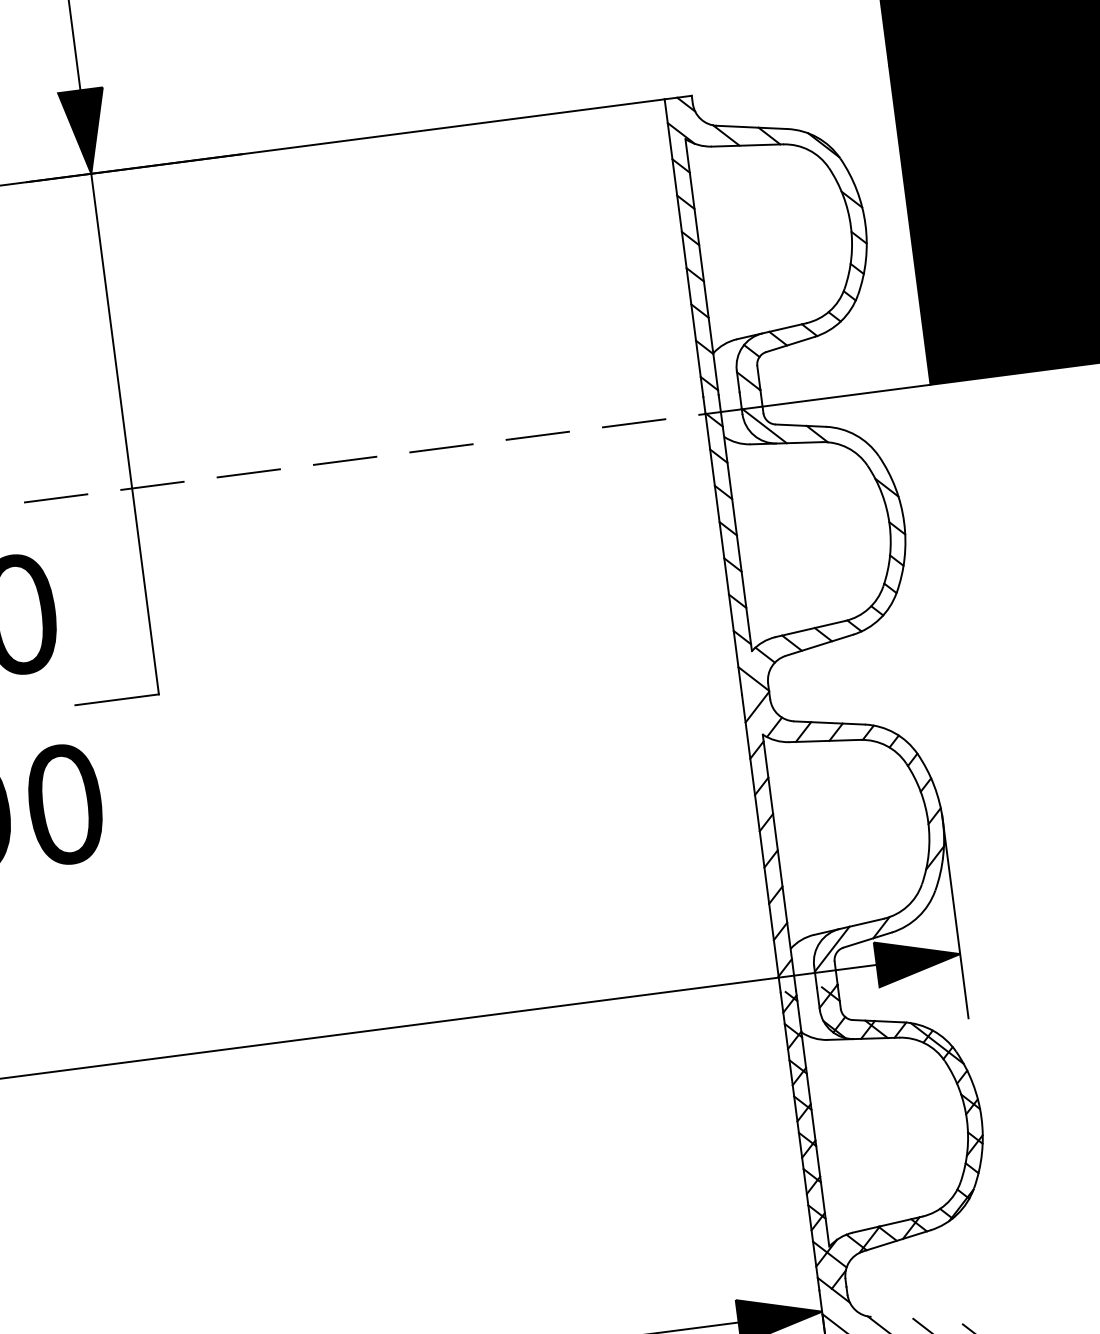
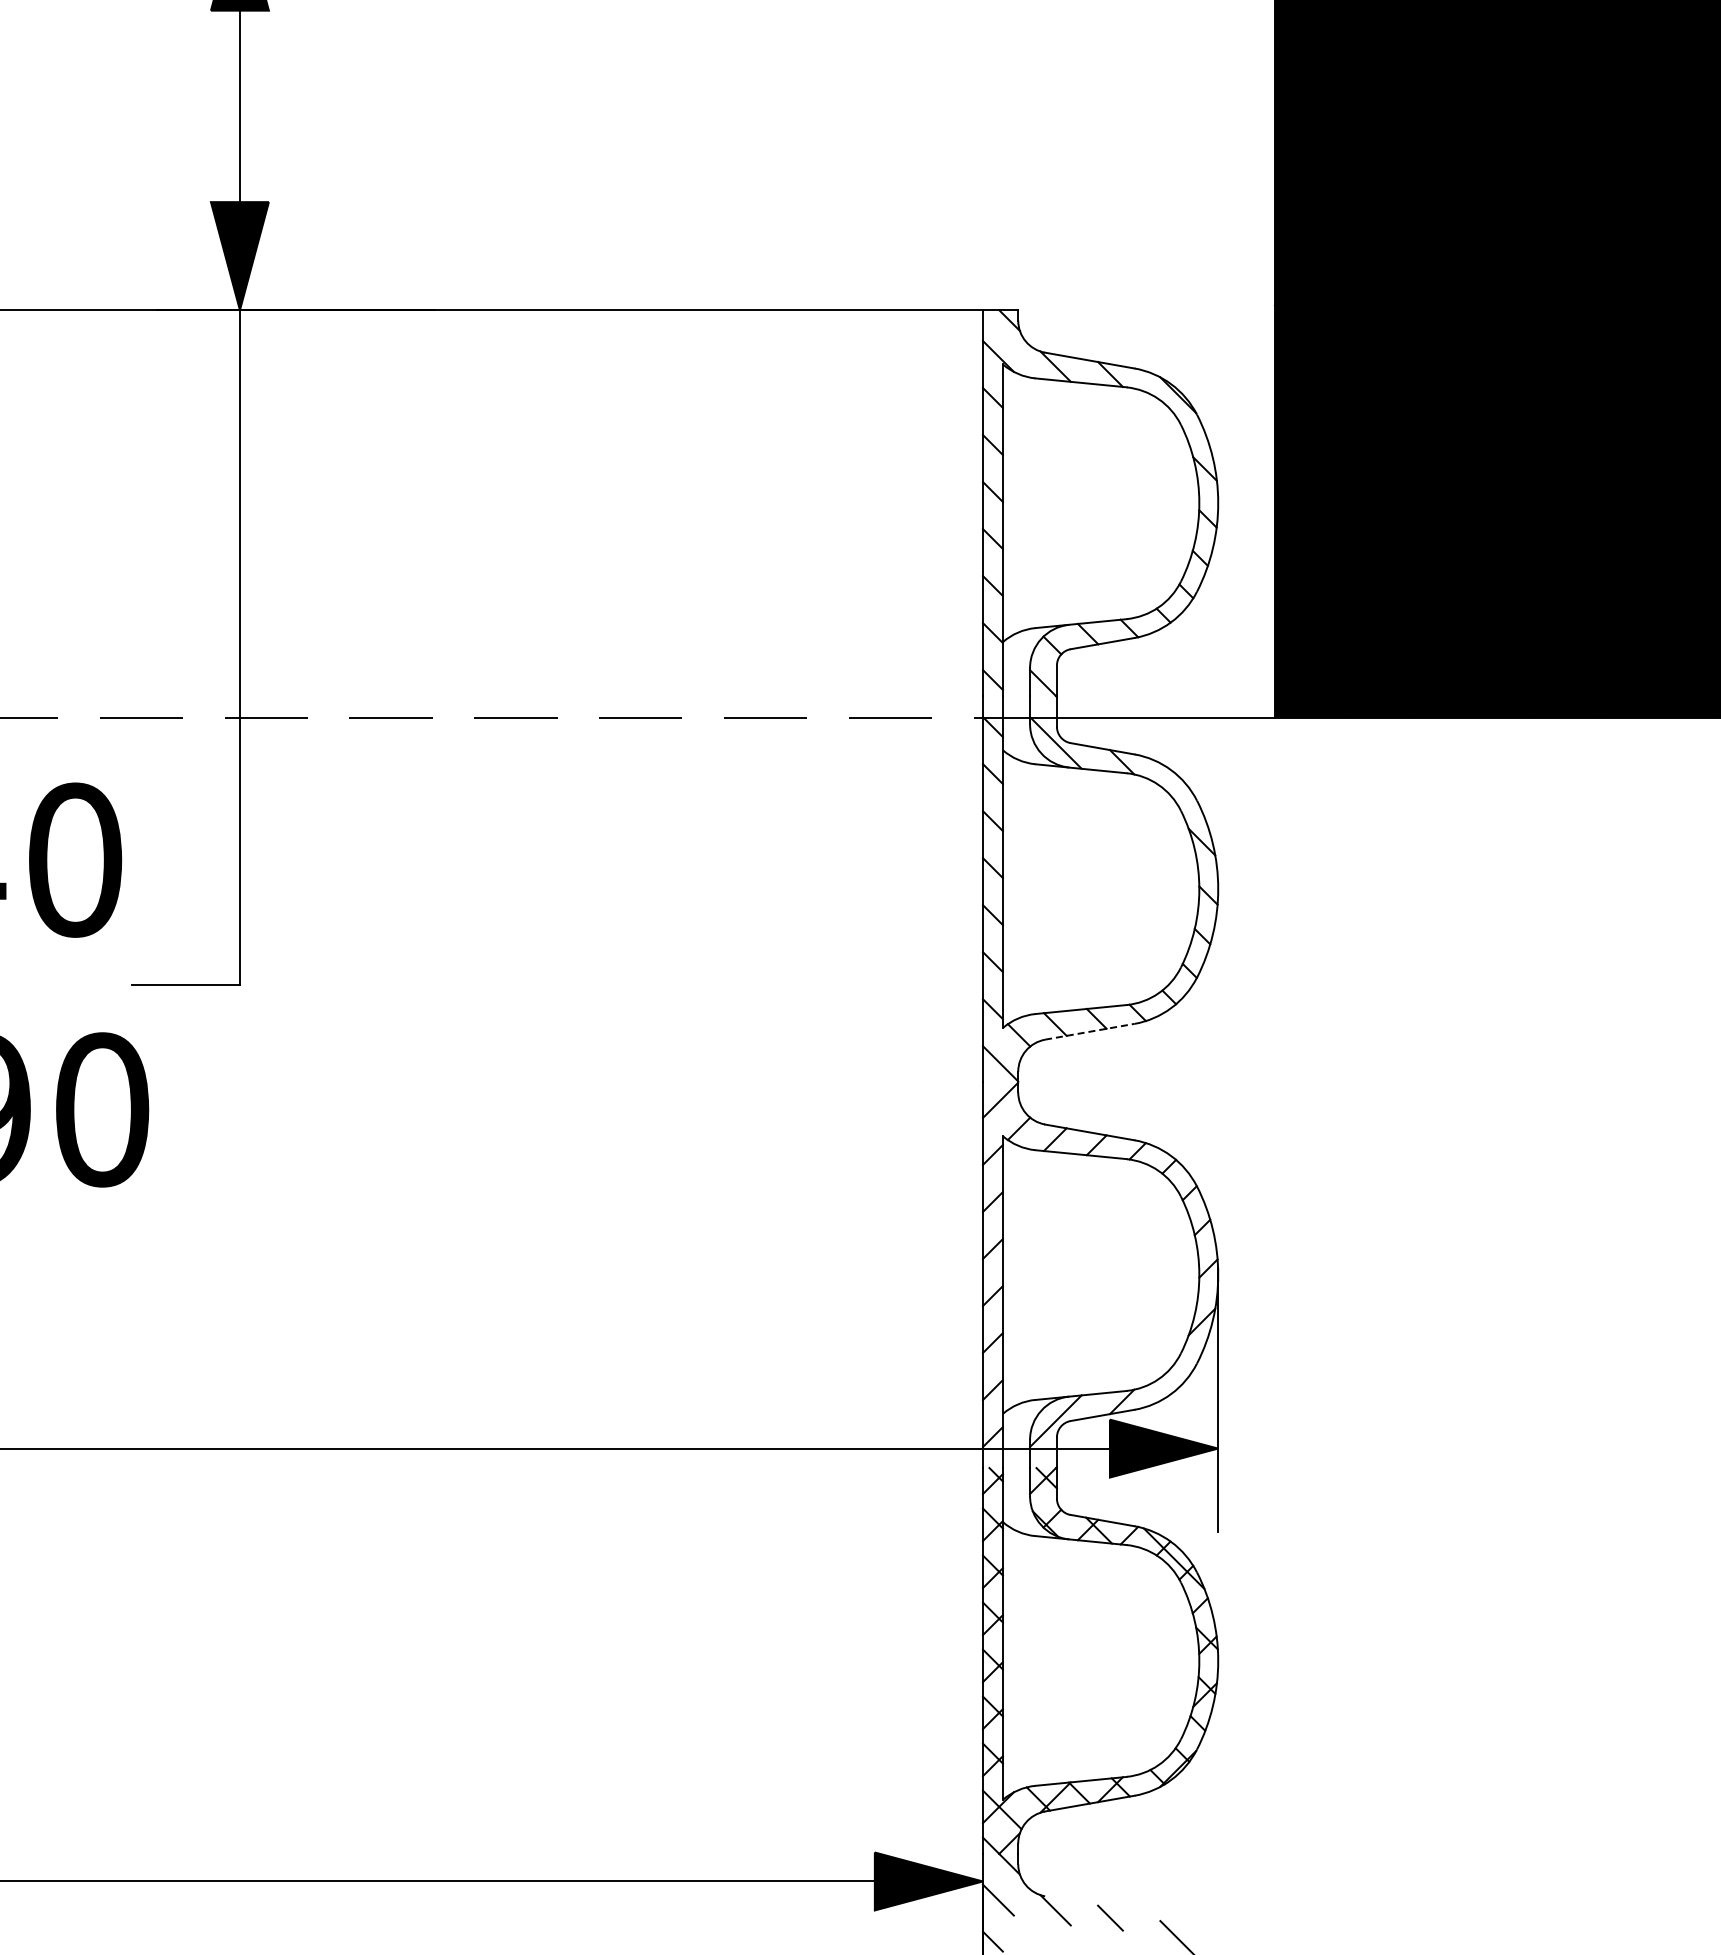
line: (819, 645) -> (1090, 1031), solid -> dashed

